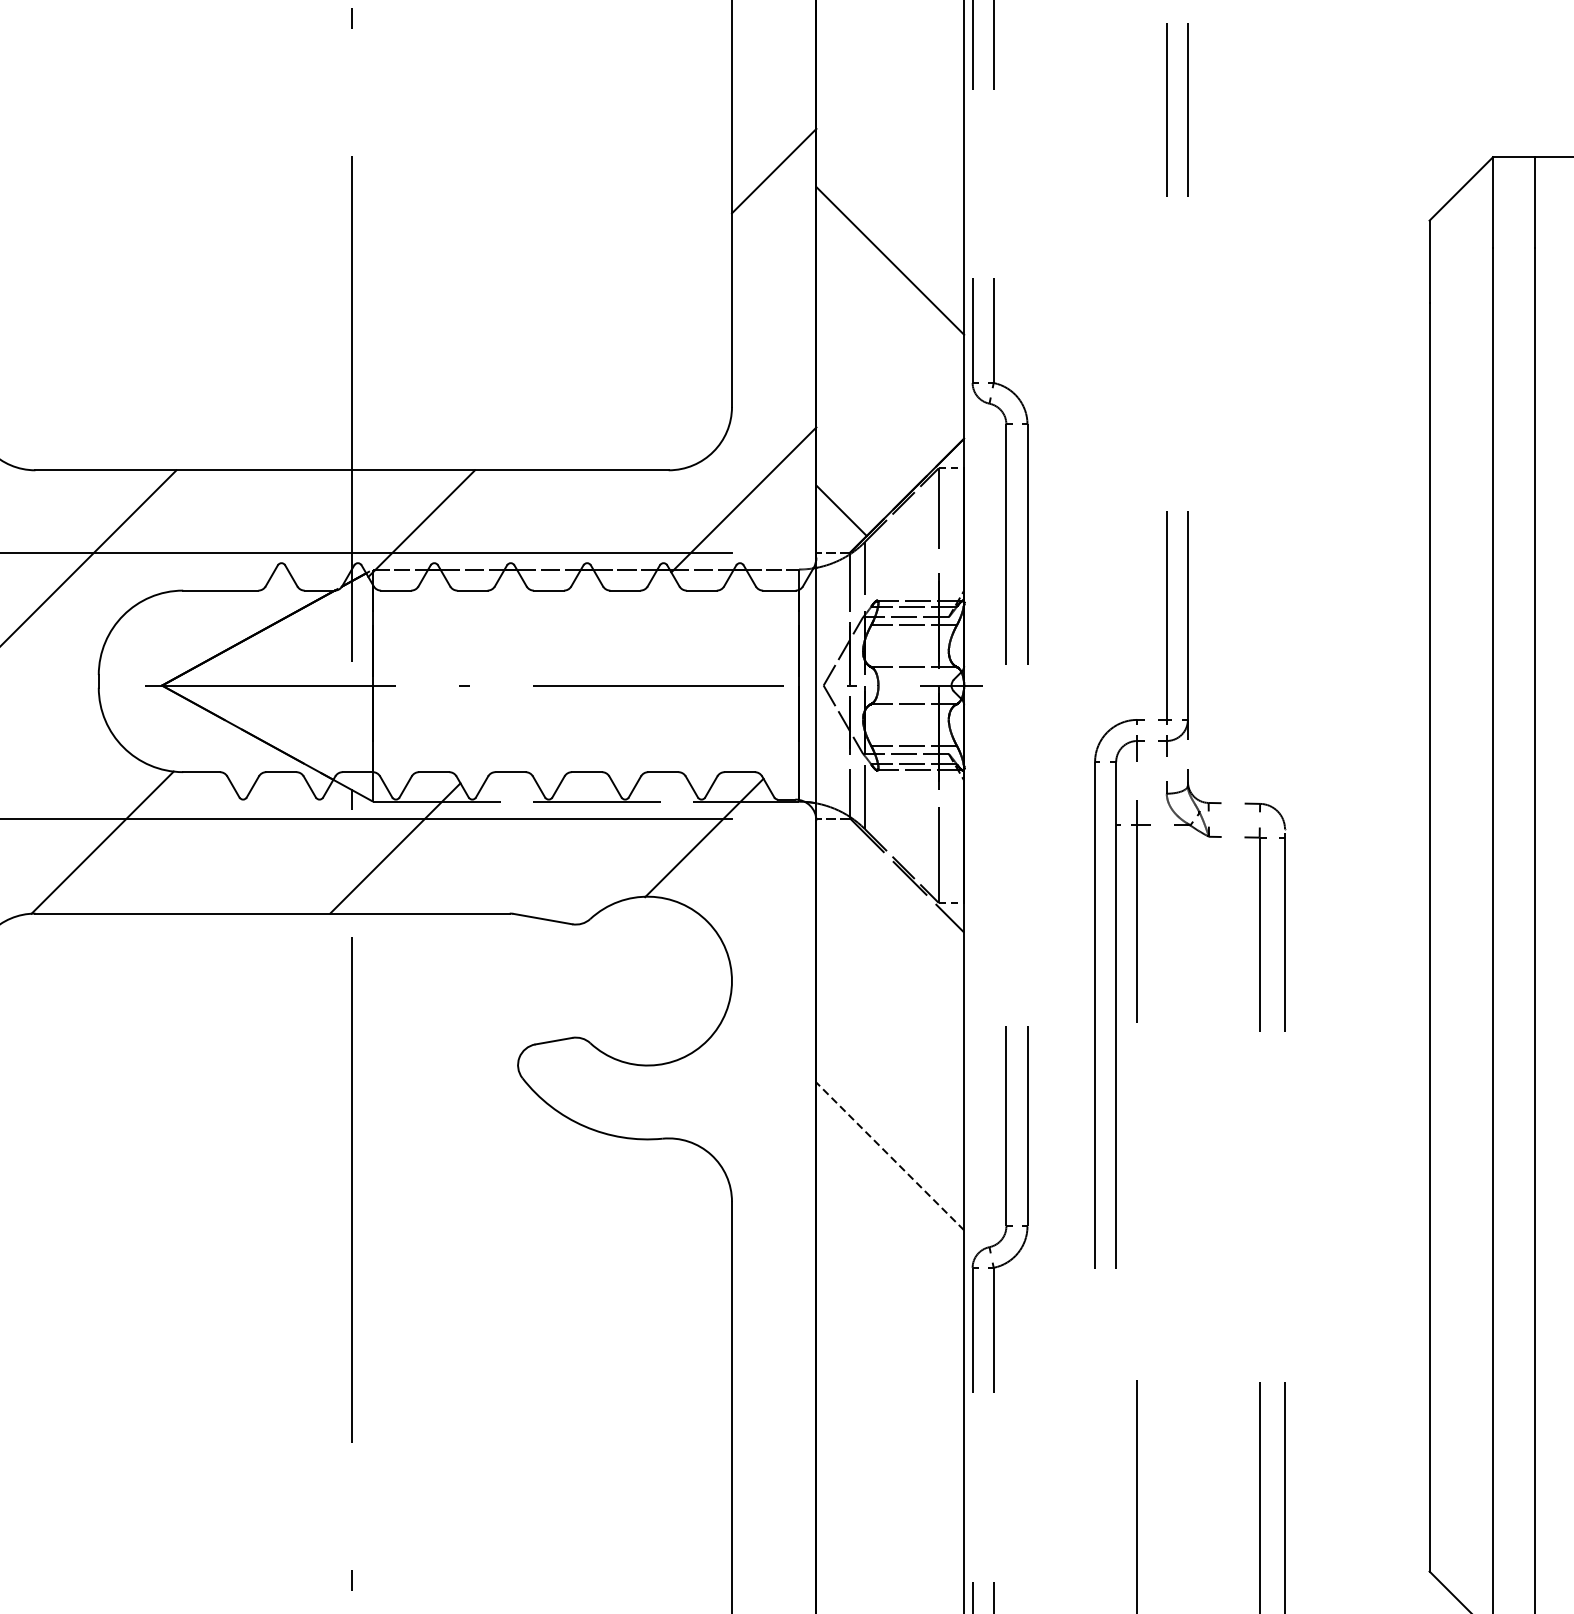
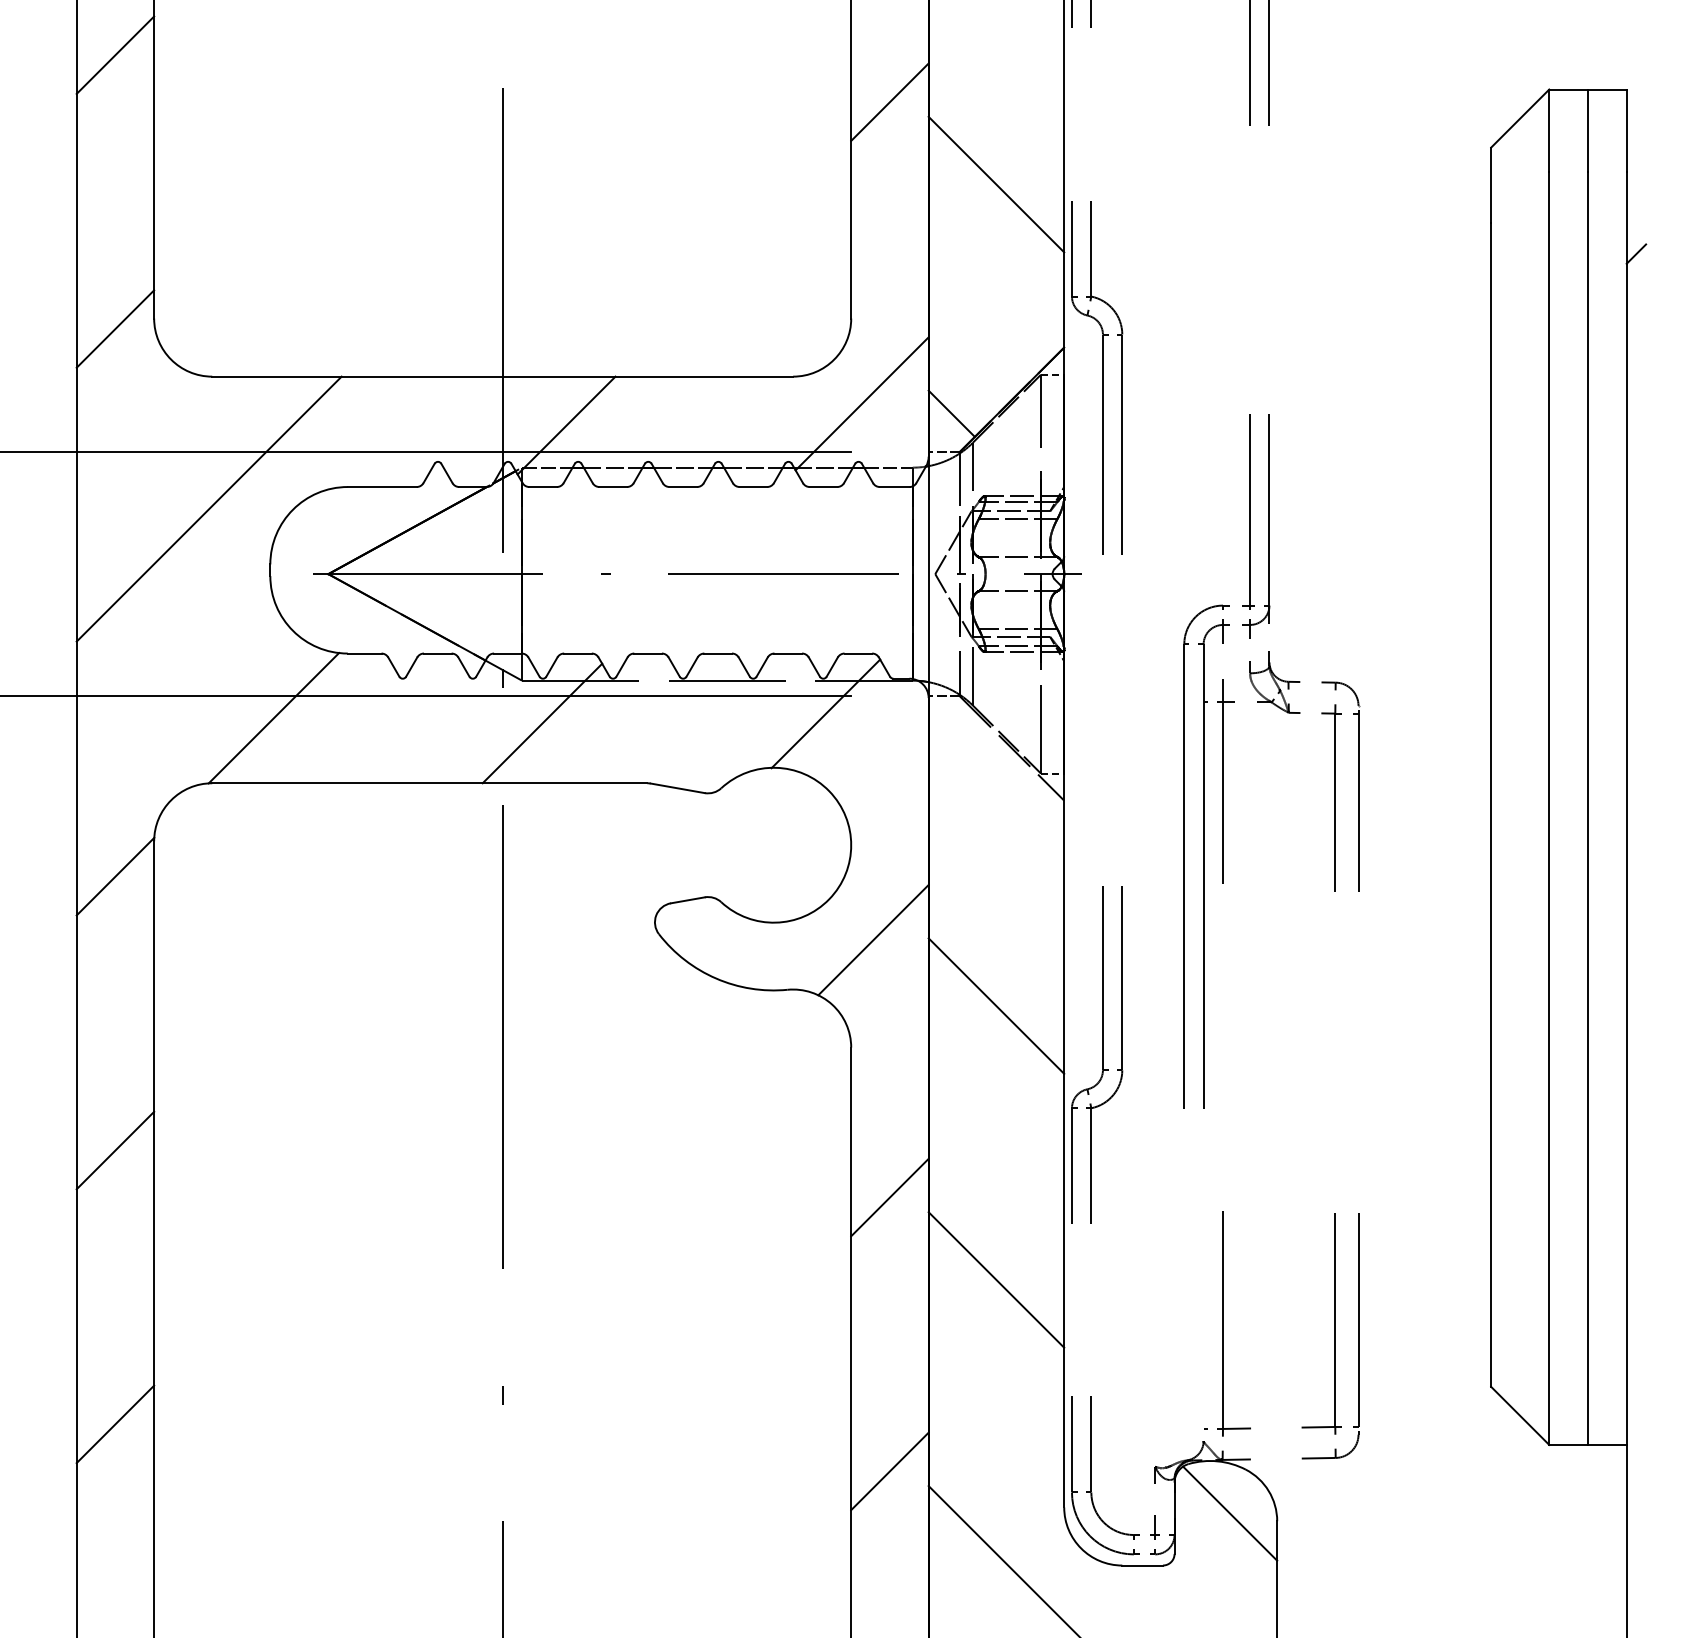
line: (756, 1083) -> (873, 939), added
line: (890, 1156) -> (996, 1006), dashed -> solid
line: (773, 1365) -> (889, 1197), added
line: (890, 1454) -> (996, 1279), added

